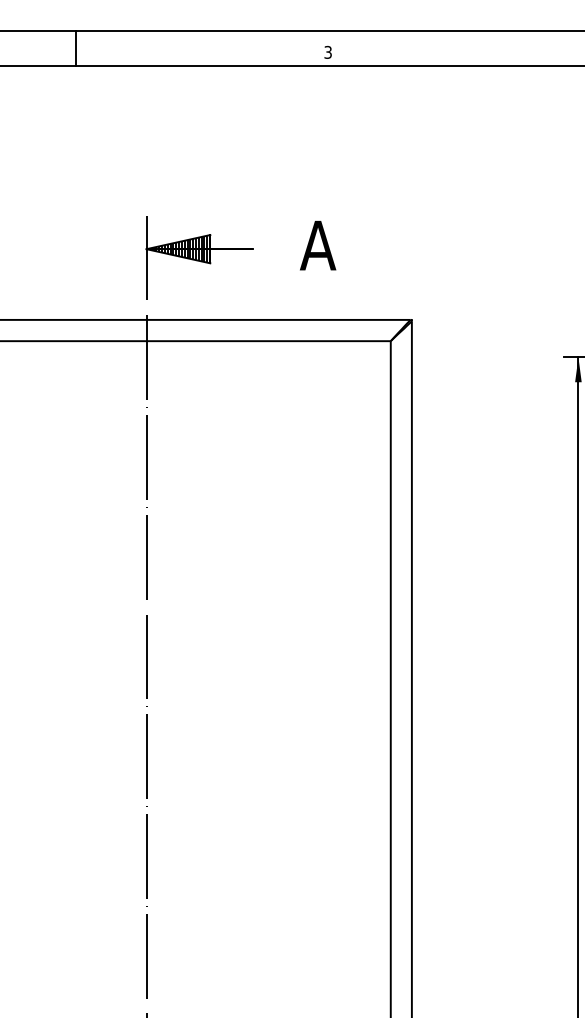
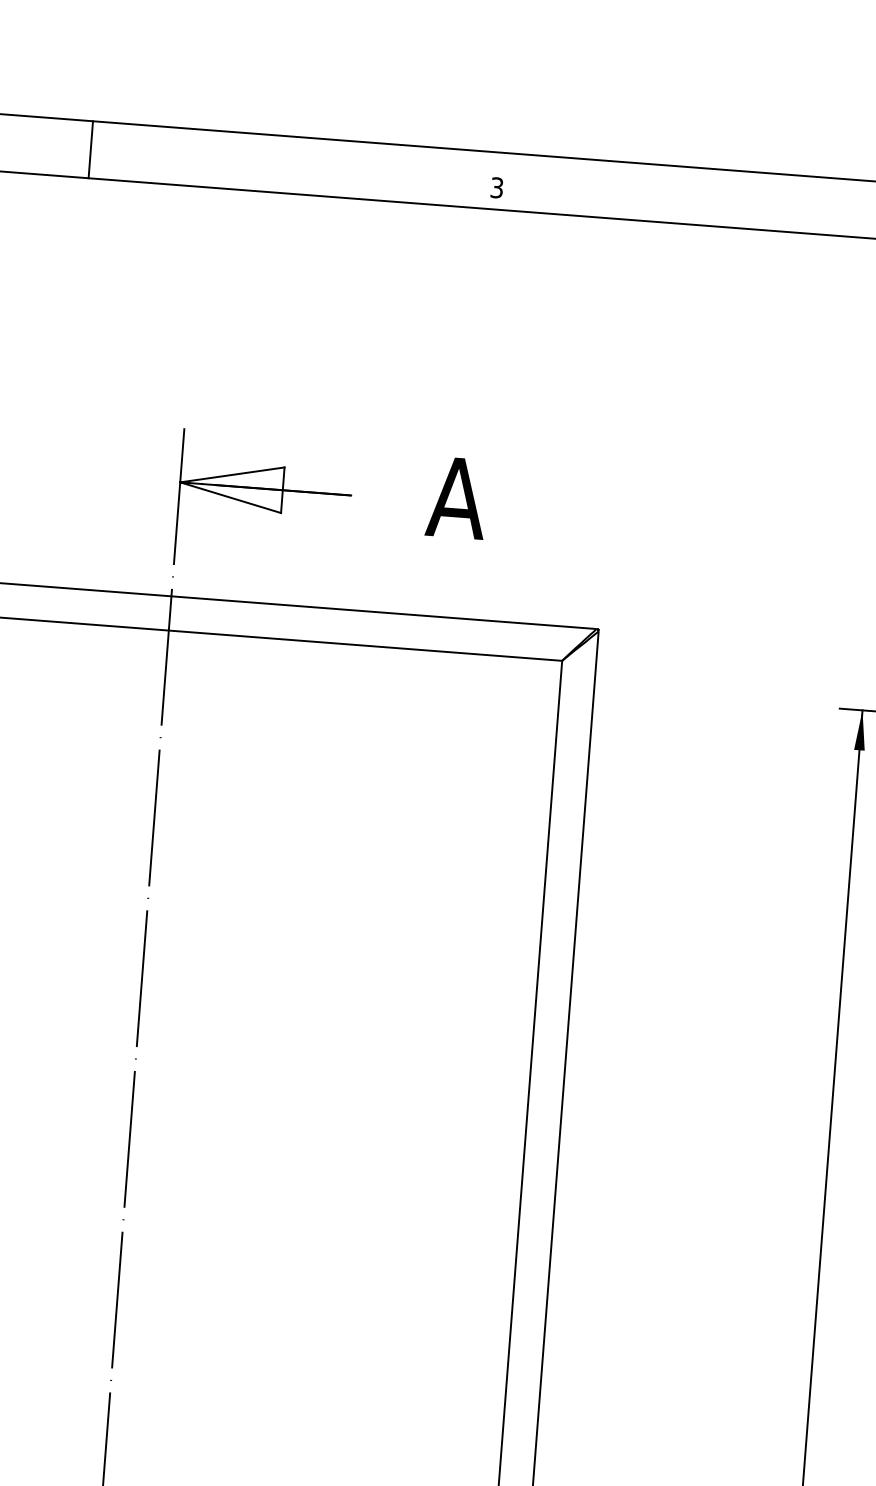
hatch: (178, 249) -> (231, 486), removed

